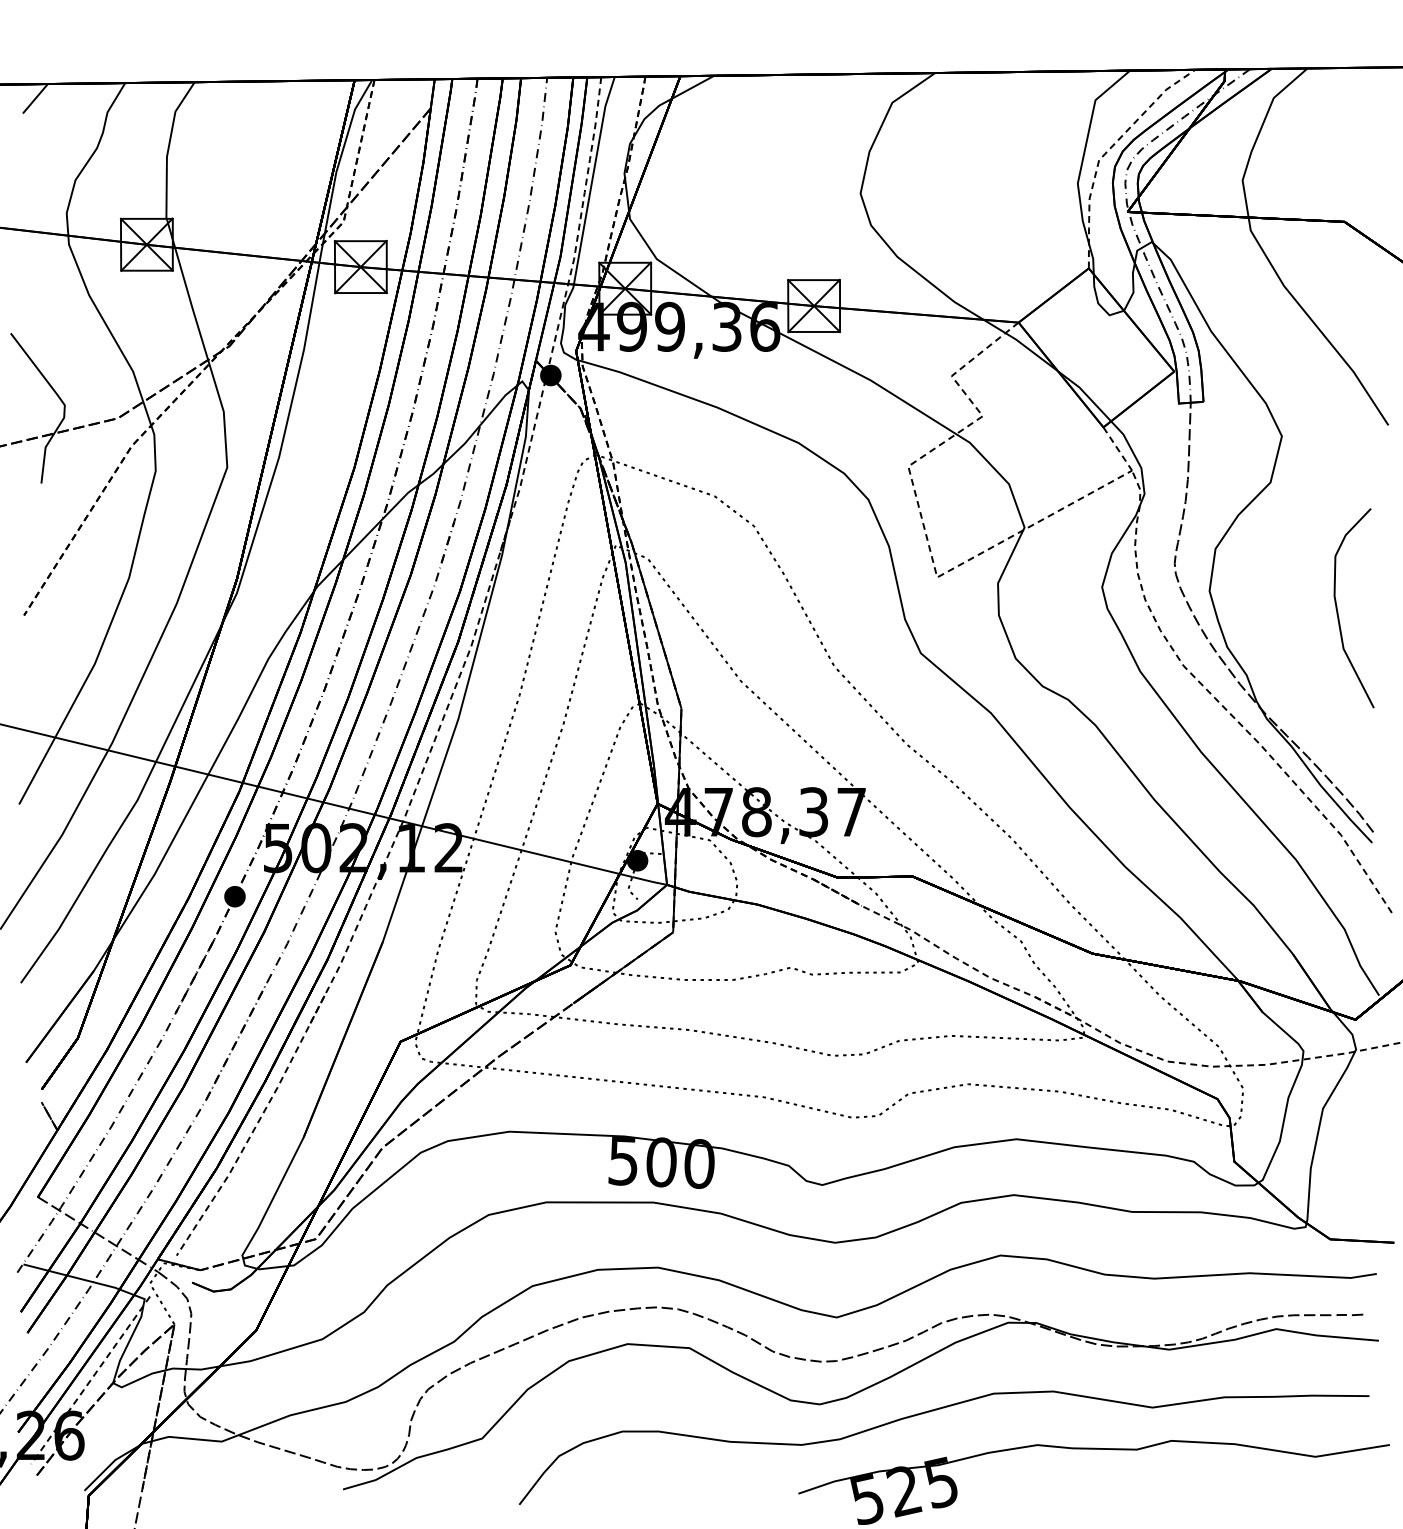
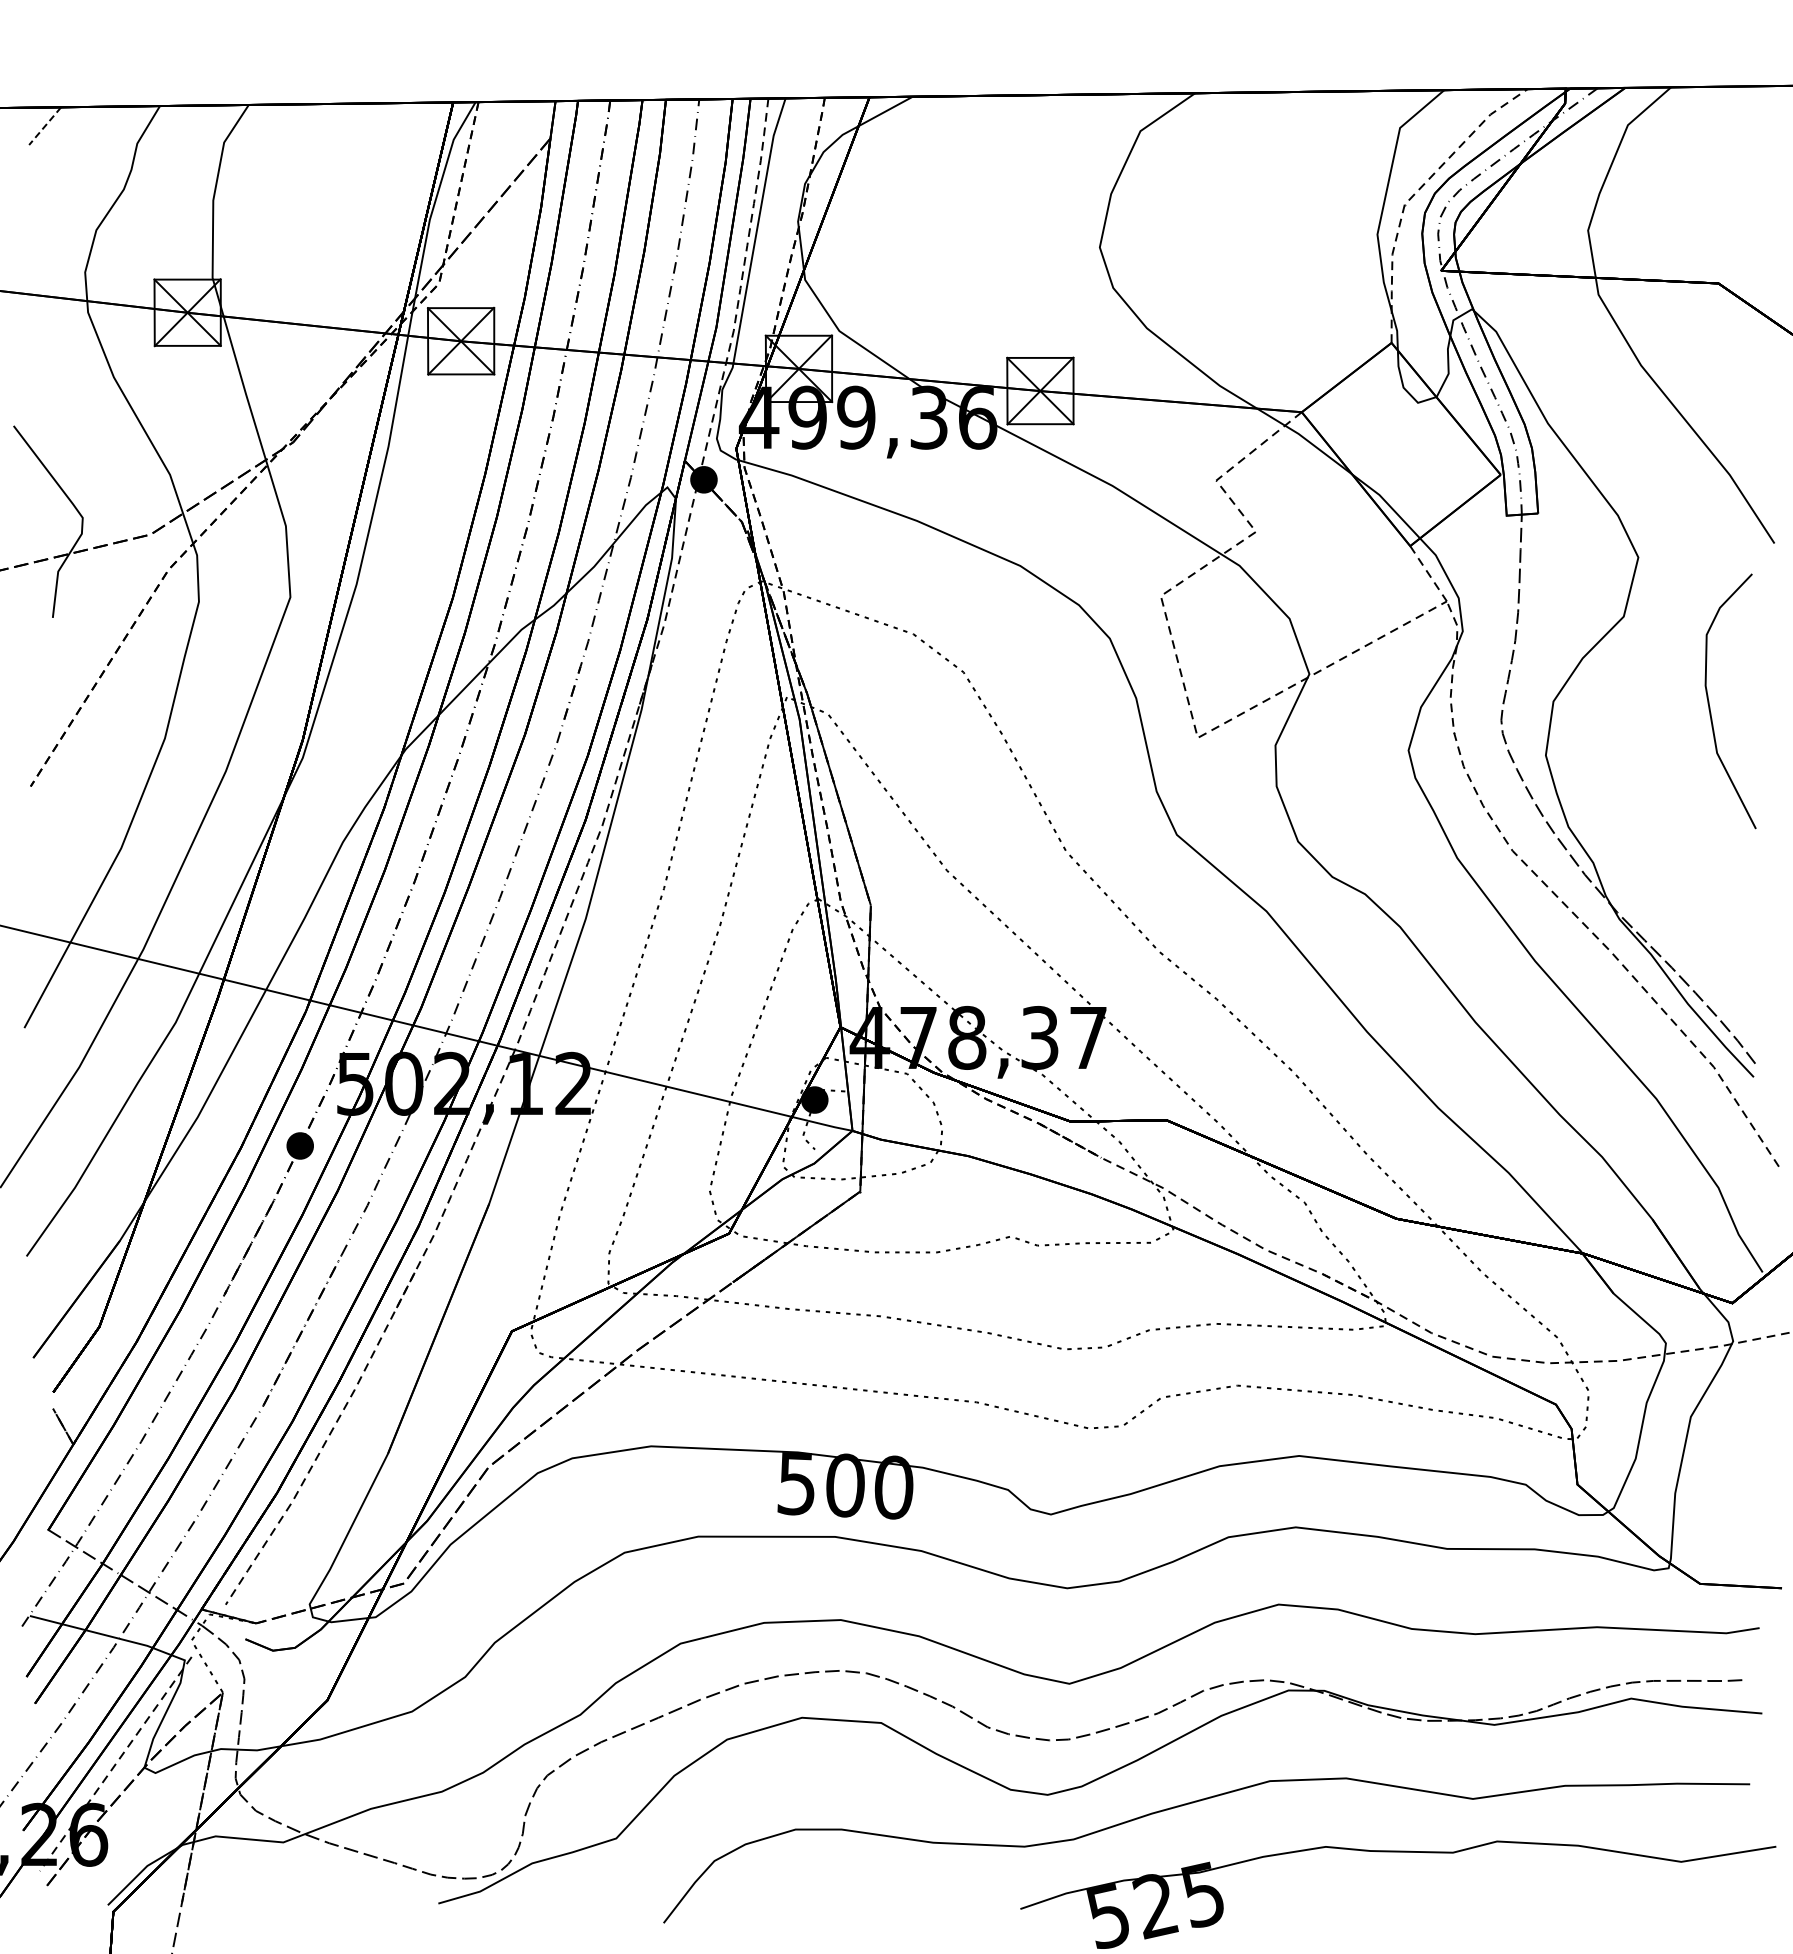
line: (35, 99) -> (45, 126), solid -> dashed
curve: (1338, 612) -> (1710, 706), moved

